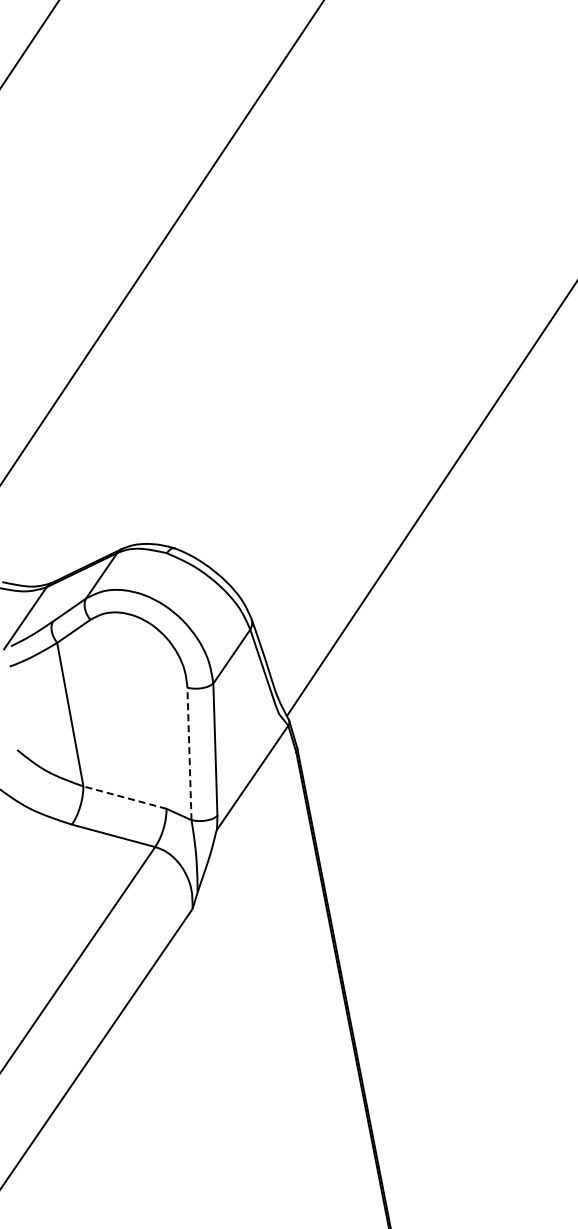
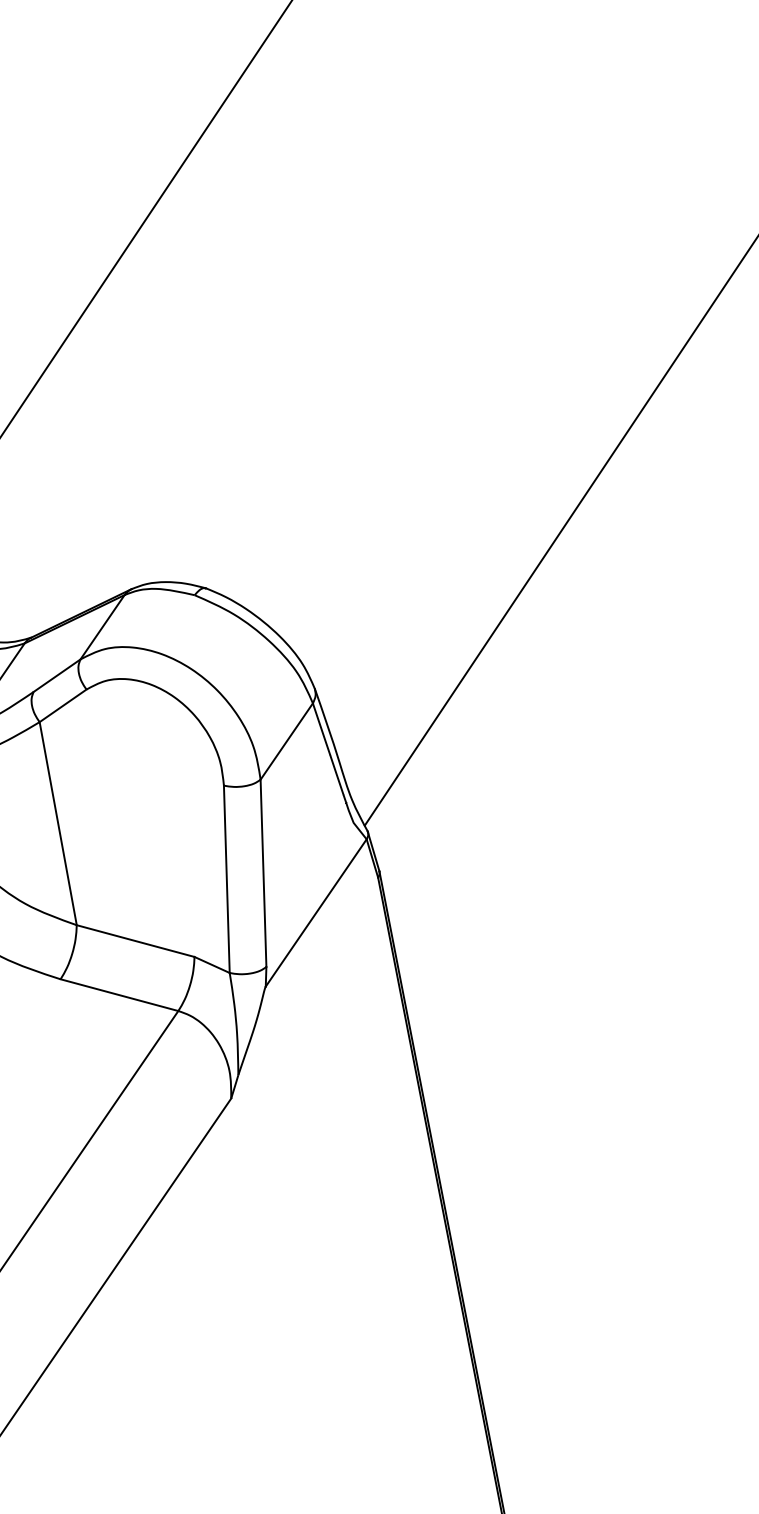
line: (189, 753) -> (226, 878), dashed -> solid
line: (124, 797) -> (134, 940), dashed -> solid

